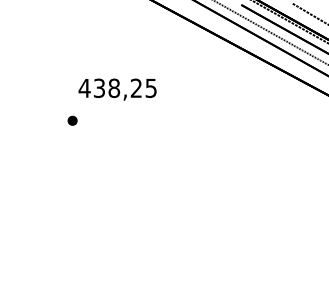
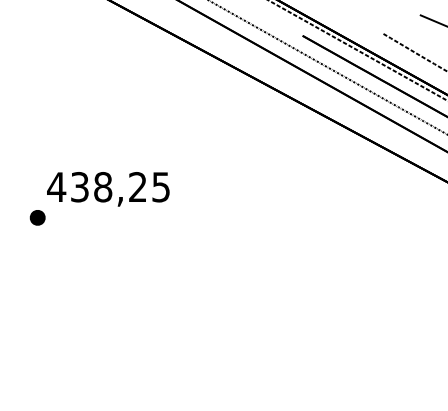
text: (117, 89) -> (108, 189), moved

